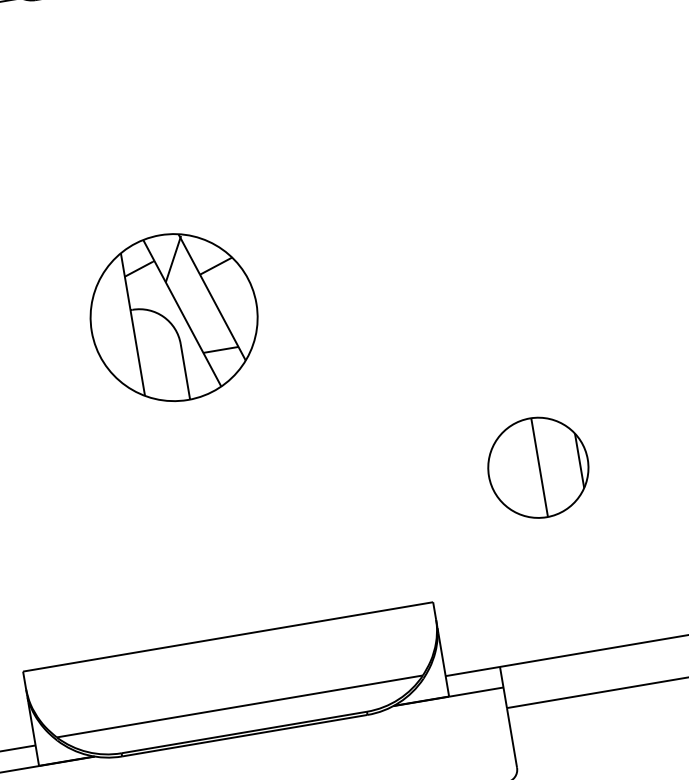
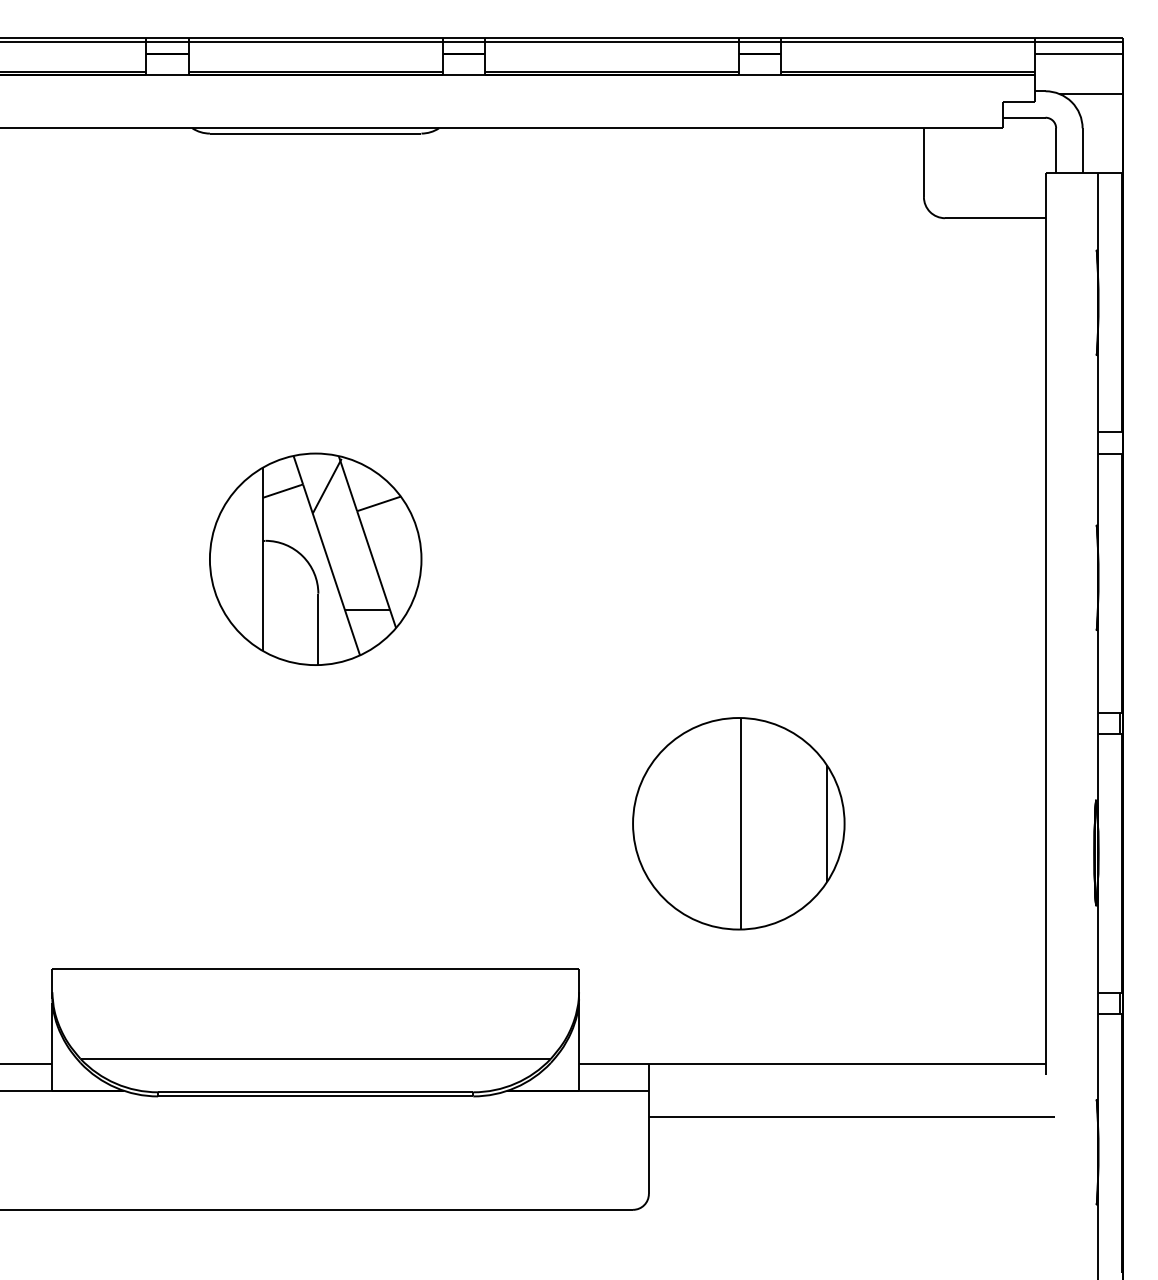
part: (538, 467) -> (738, 823), size x1.67

